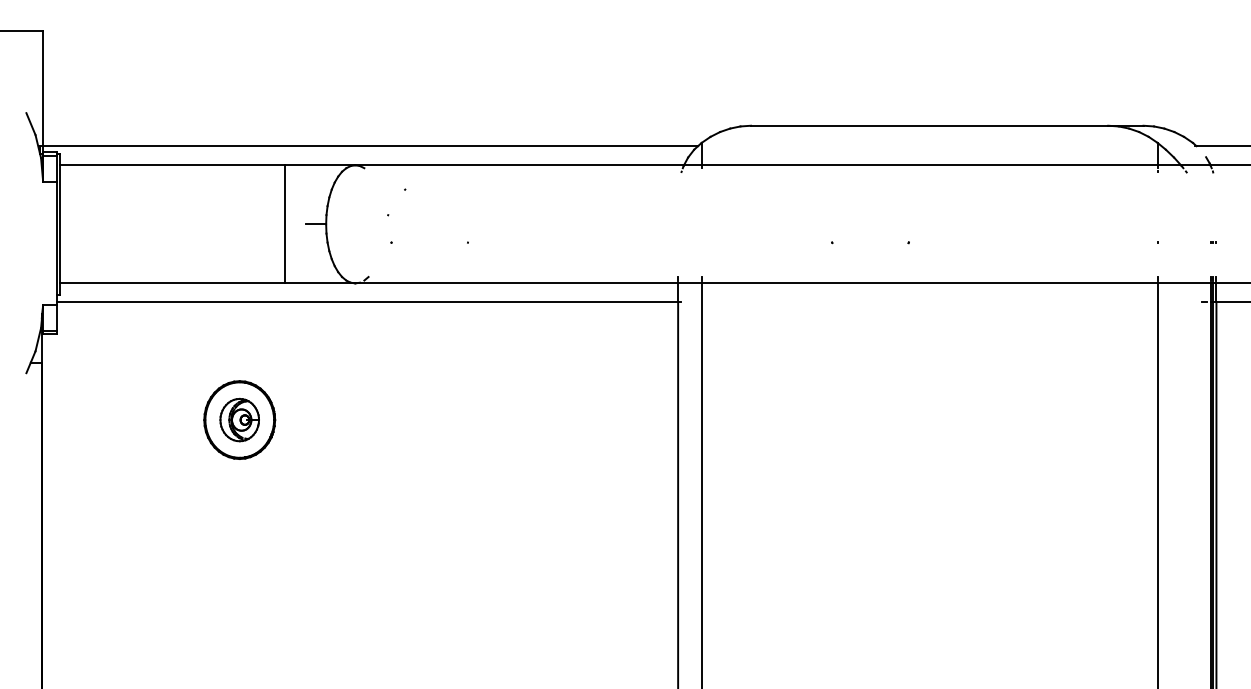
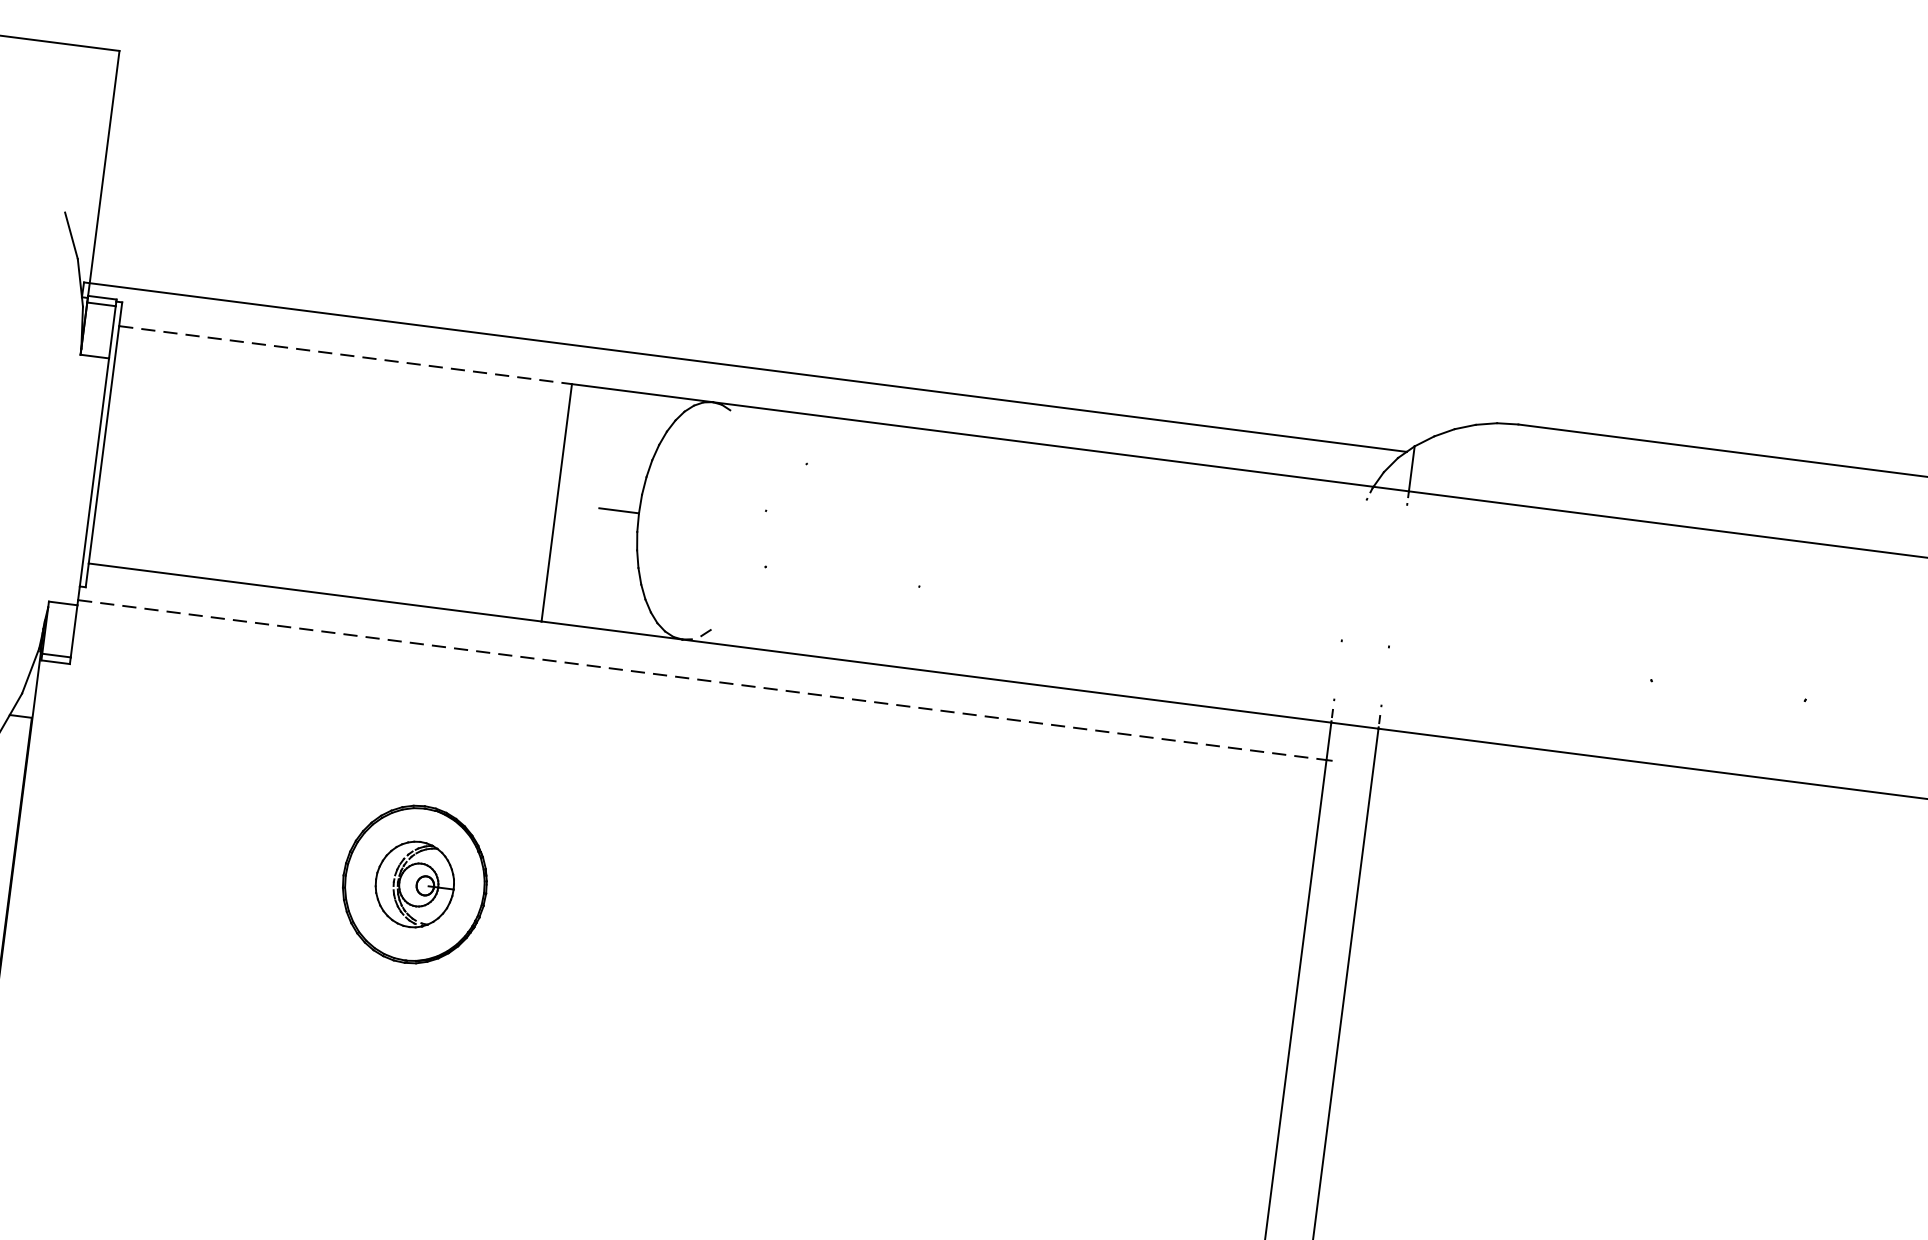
line: (172, 165) -> (345, 355), solid -> dashed
line: (367, 302) -> (701, 681), solid -> dashed

